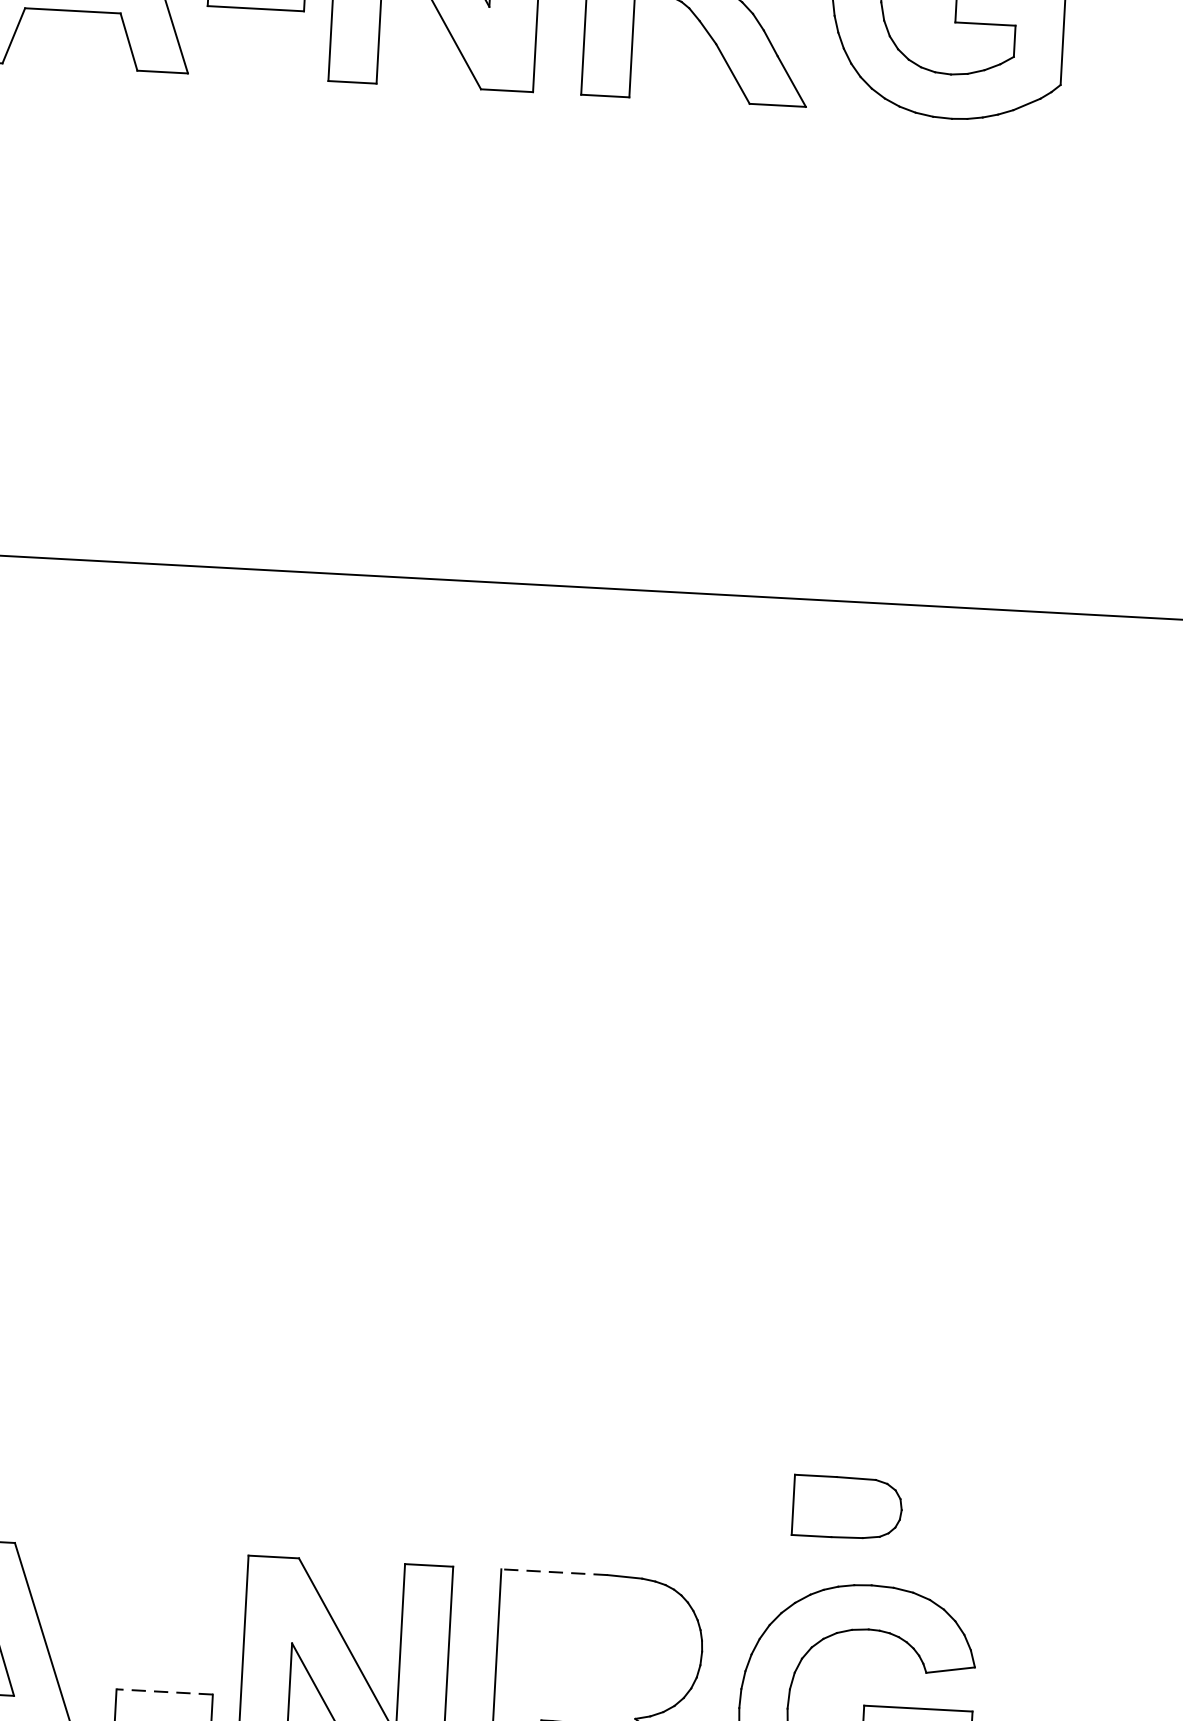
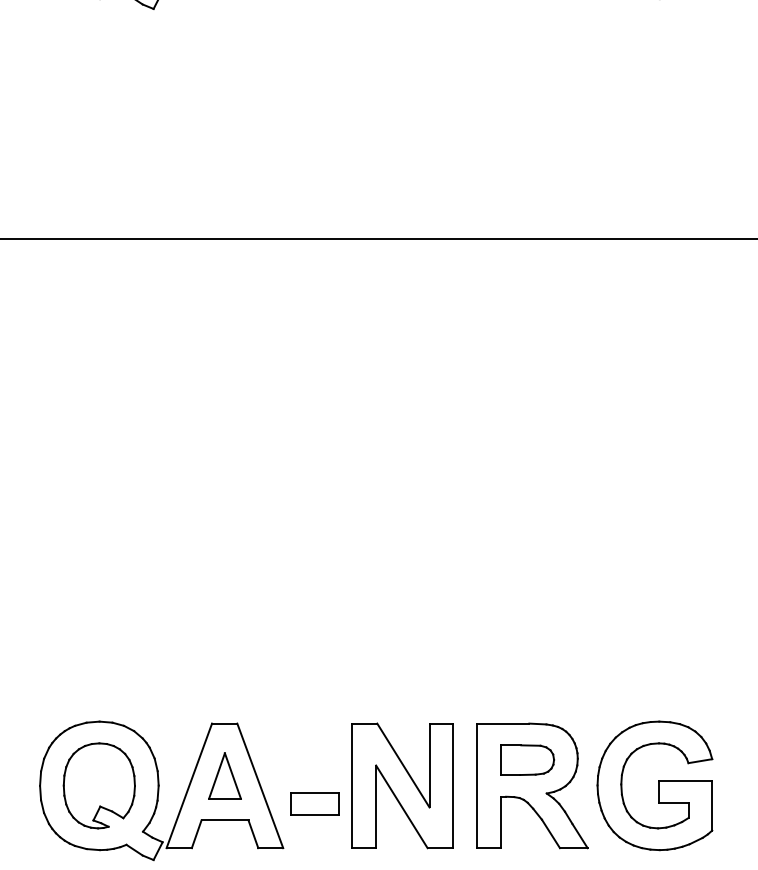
part: (847, 1506) -> (527, 759), moved
line: (553, 1571) -> (502, 723), dashed -> solid
line: (164, 1691) -> (314, 792), dashed -> solid

